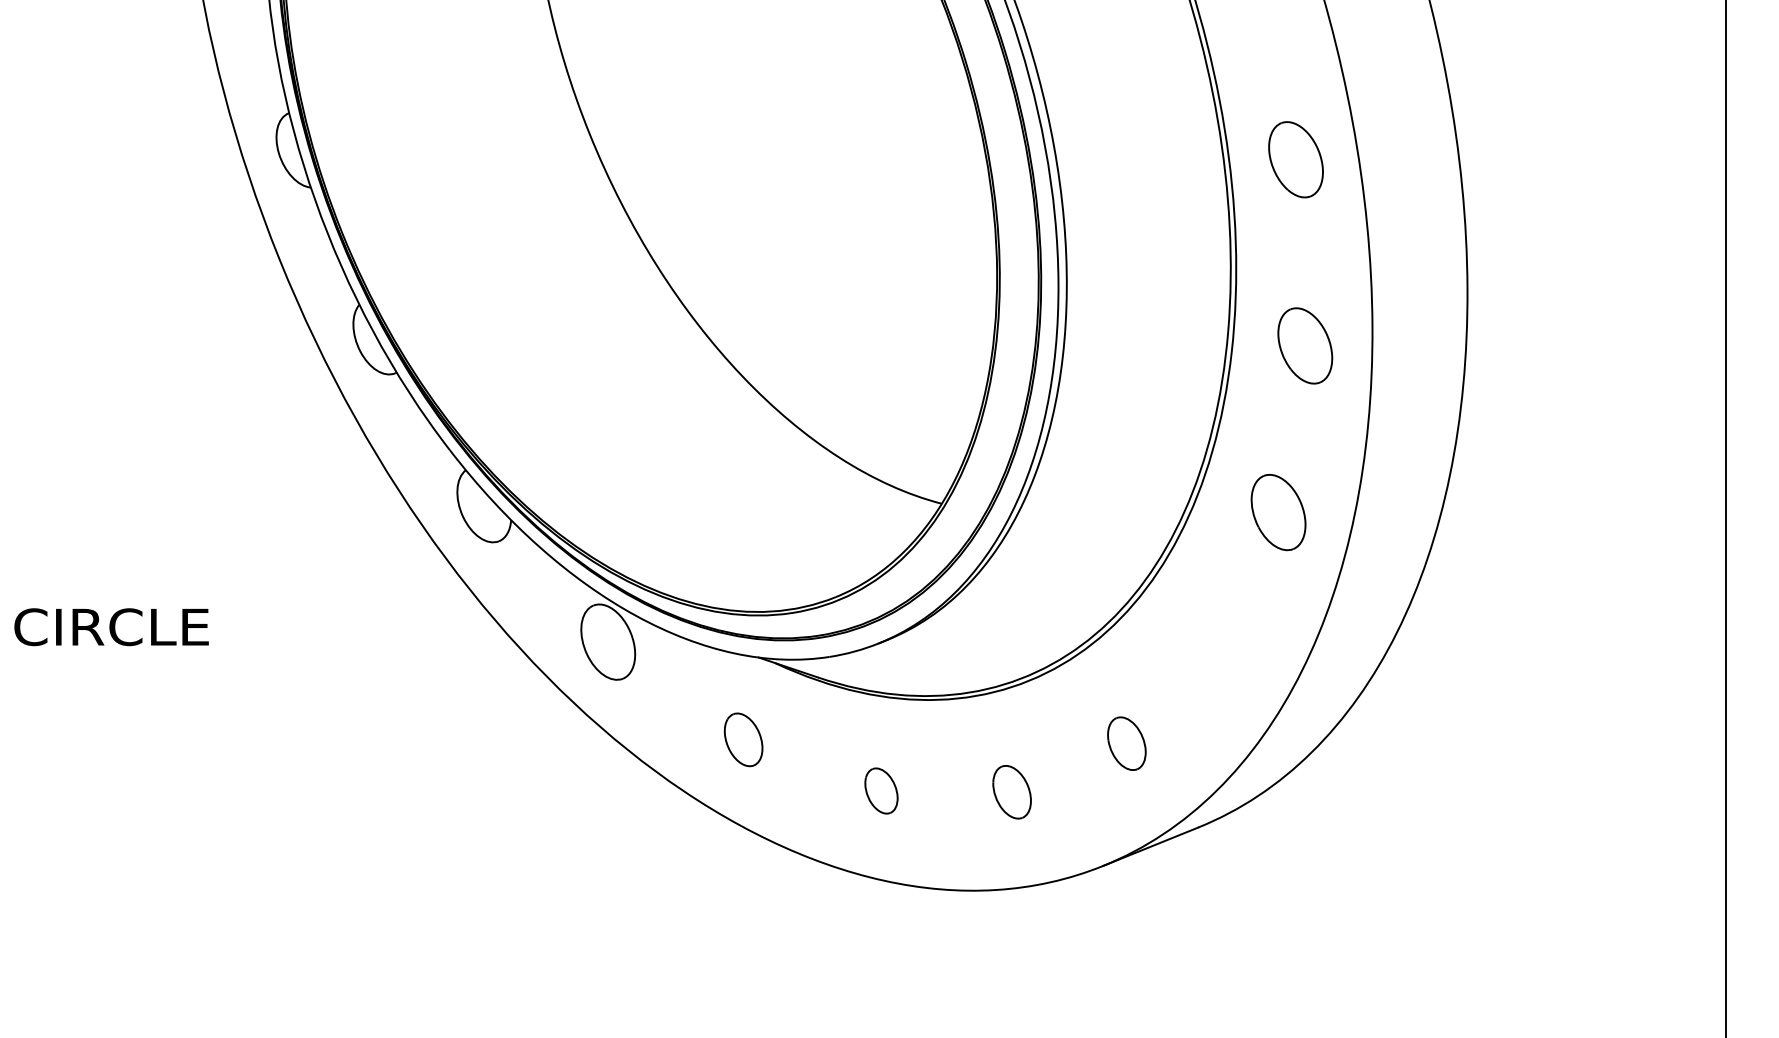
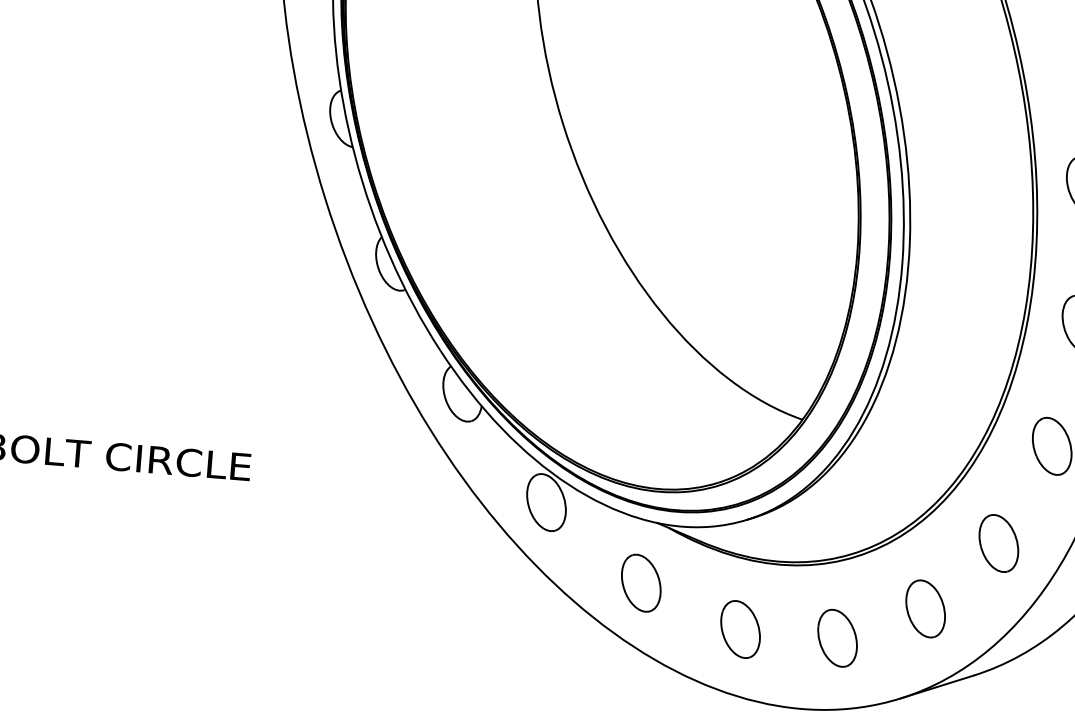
part: (1217, 647) -> (998, 542), added
part: (743, 739) -> (641, 582), size x1.43
part: (1126, 743) -> (925, 608), size x1.43
part: (881, 790) -> (740, 629), size x1.67
part: (1011, 791) -> (837, 637), size x1.43

